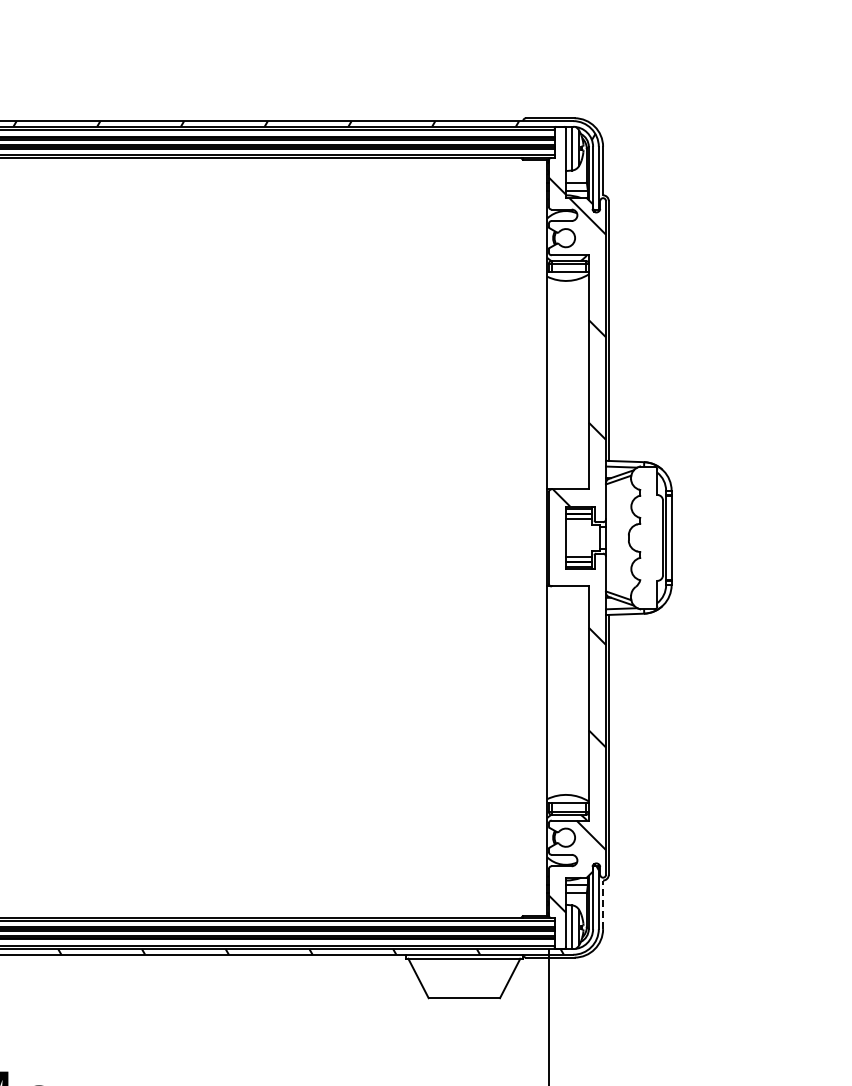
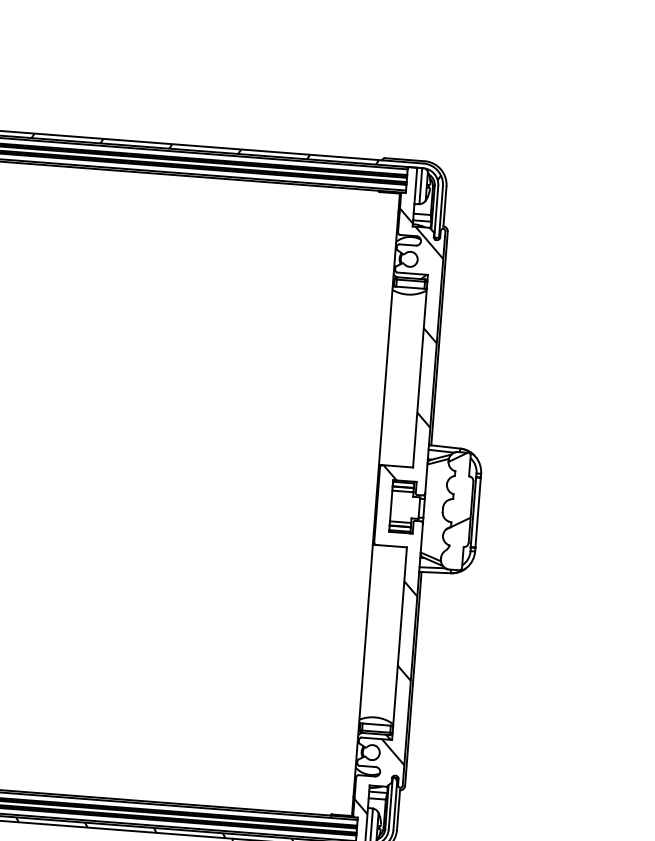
hatch: (647, 513) -> (459, 491), added
line: (603, 904) -> (398, 809), dashed -> solid

